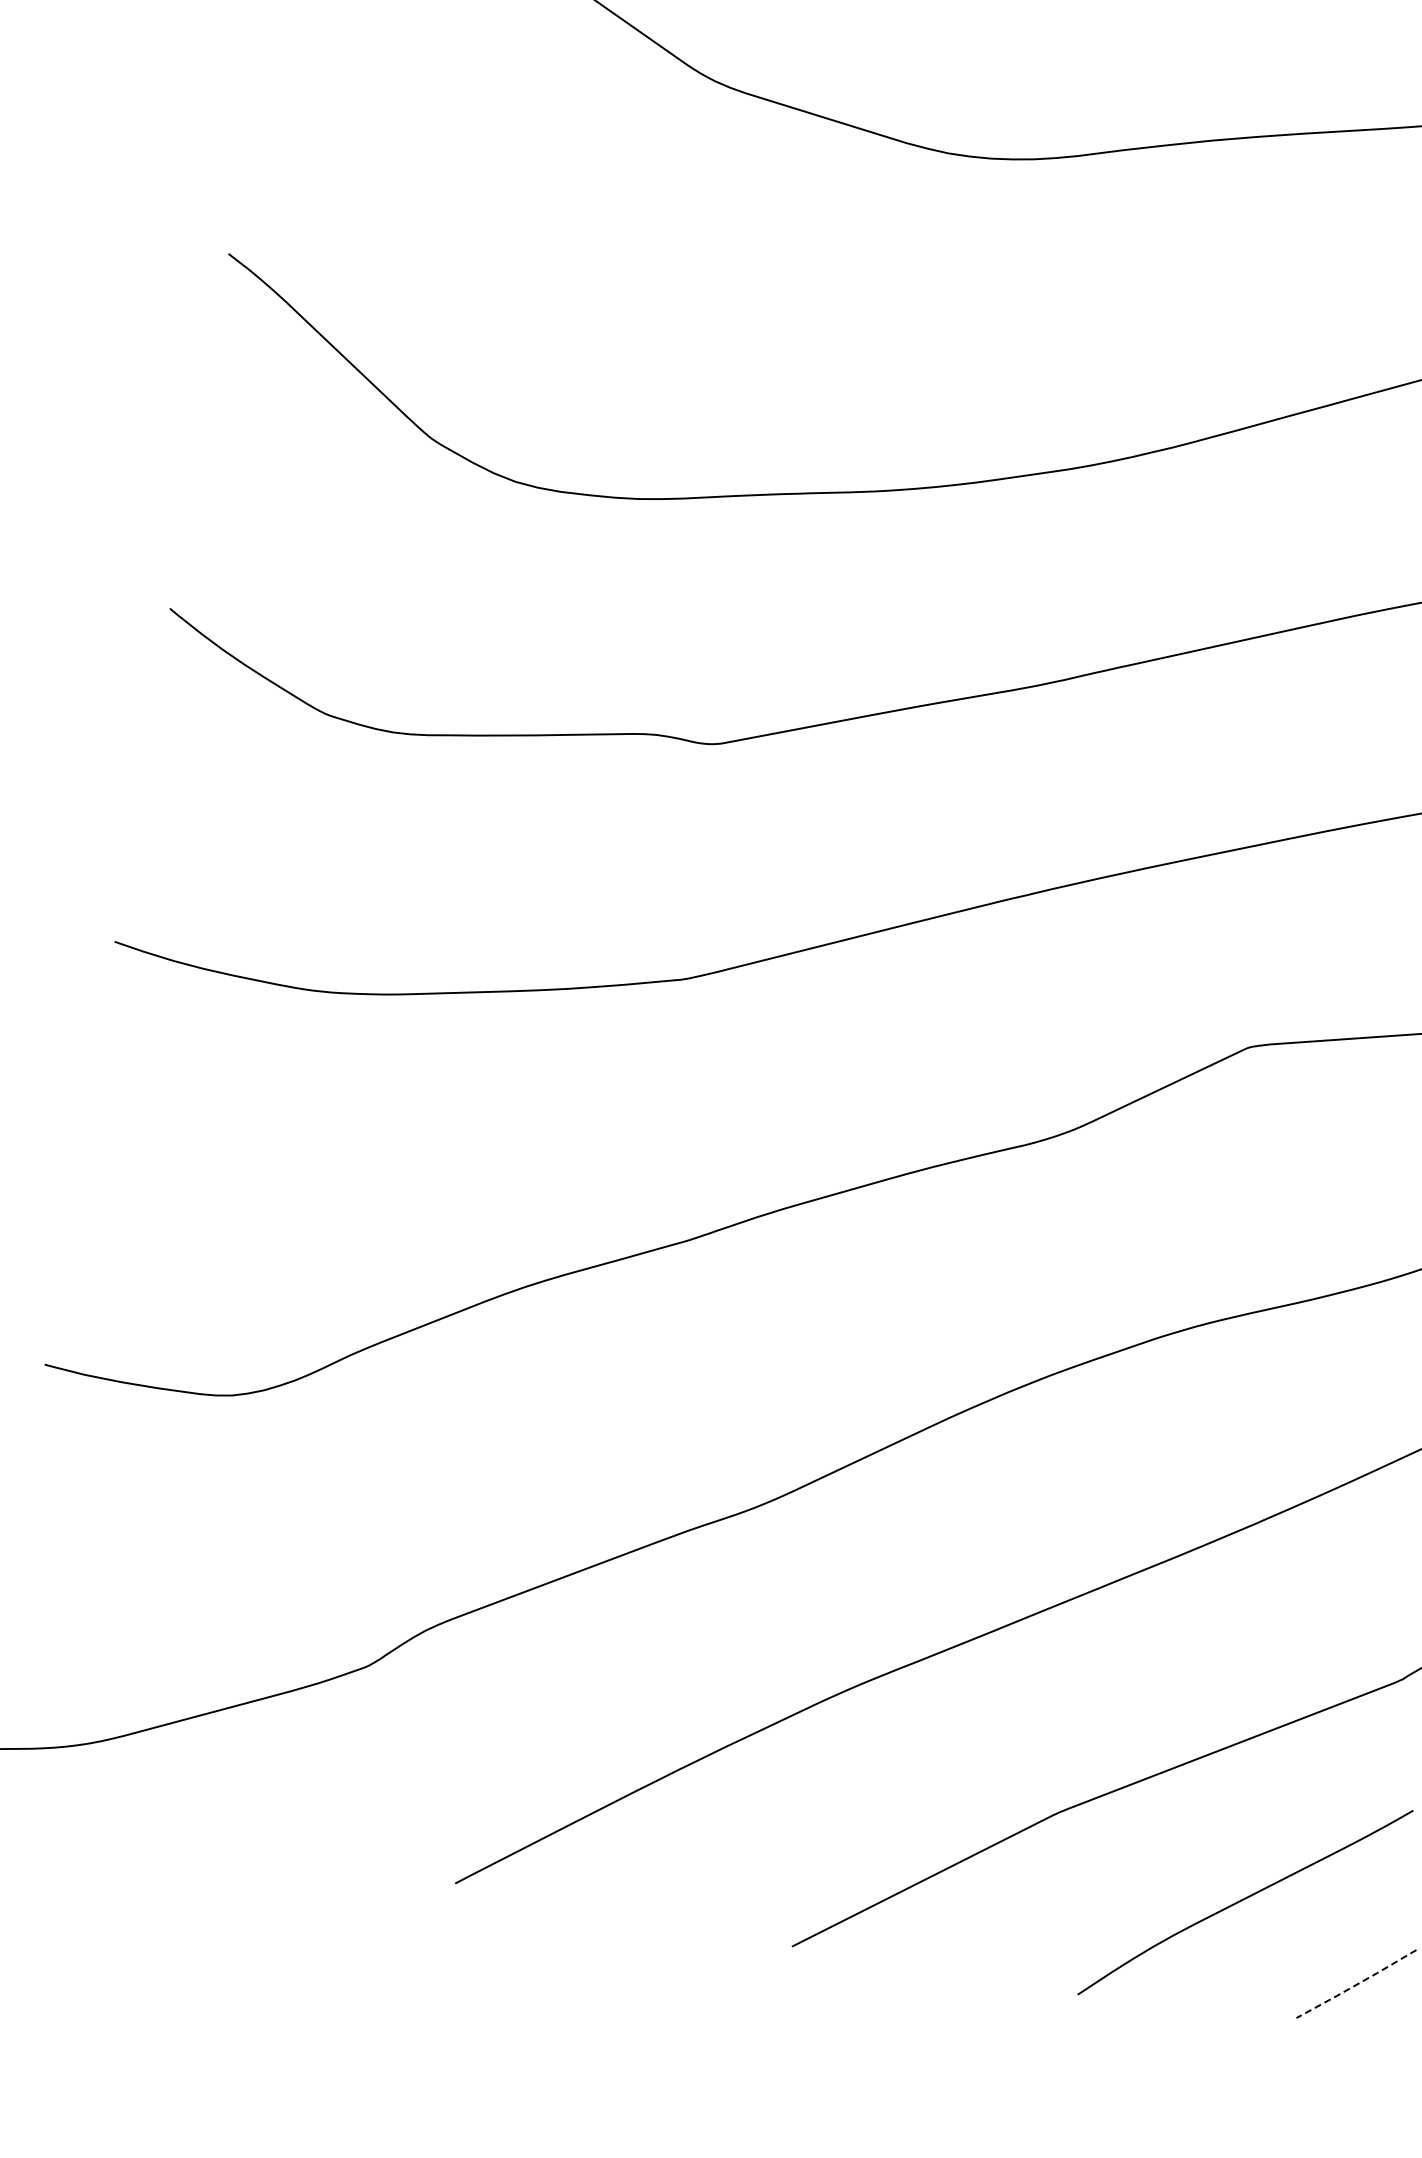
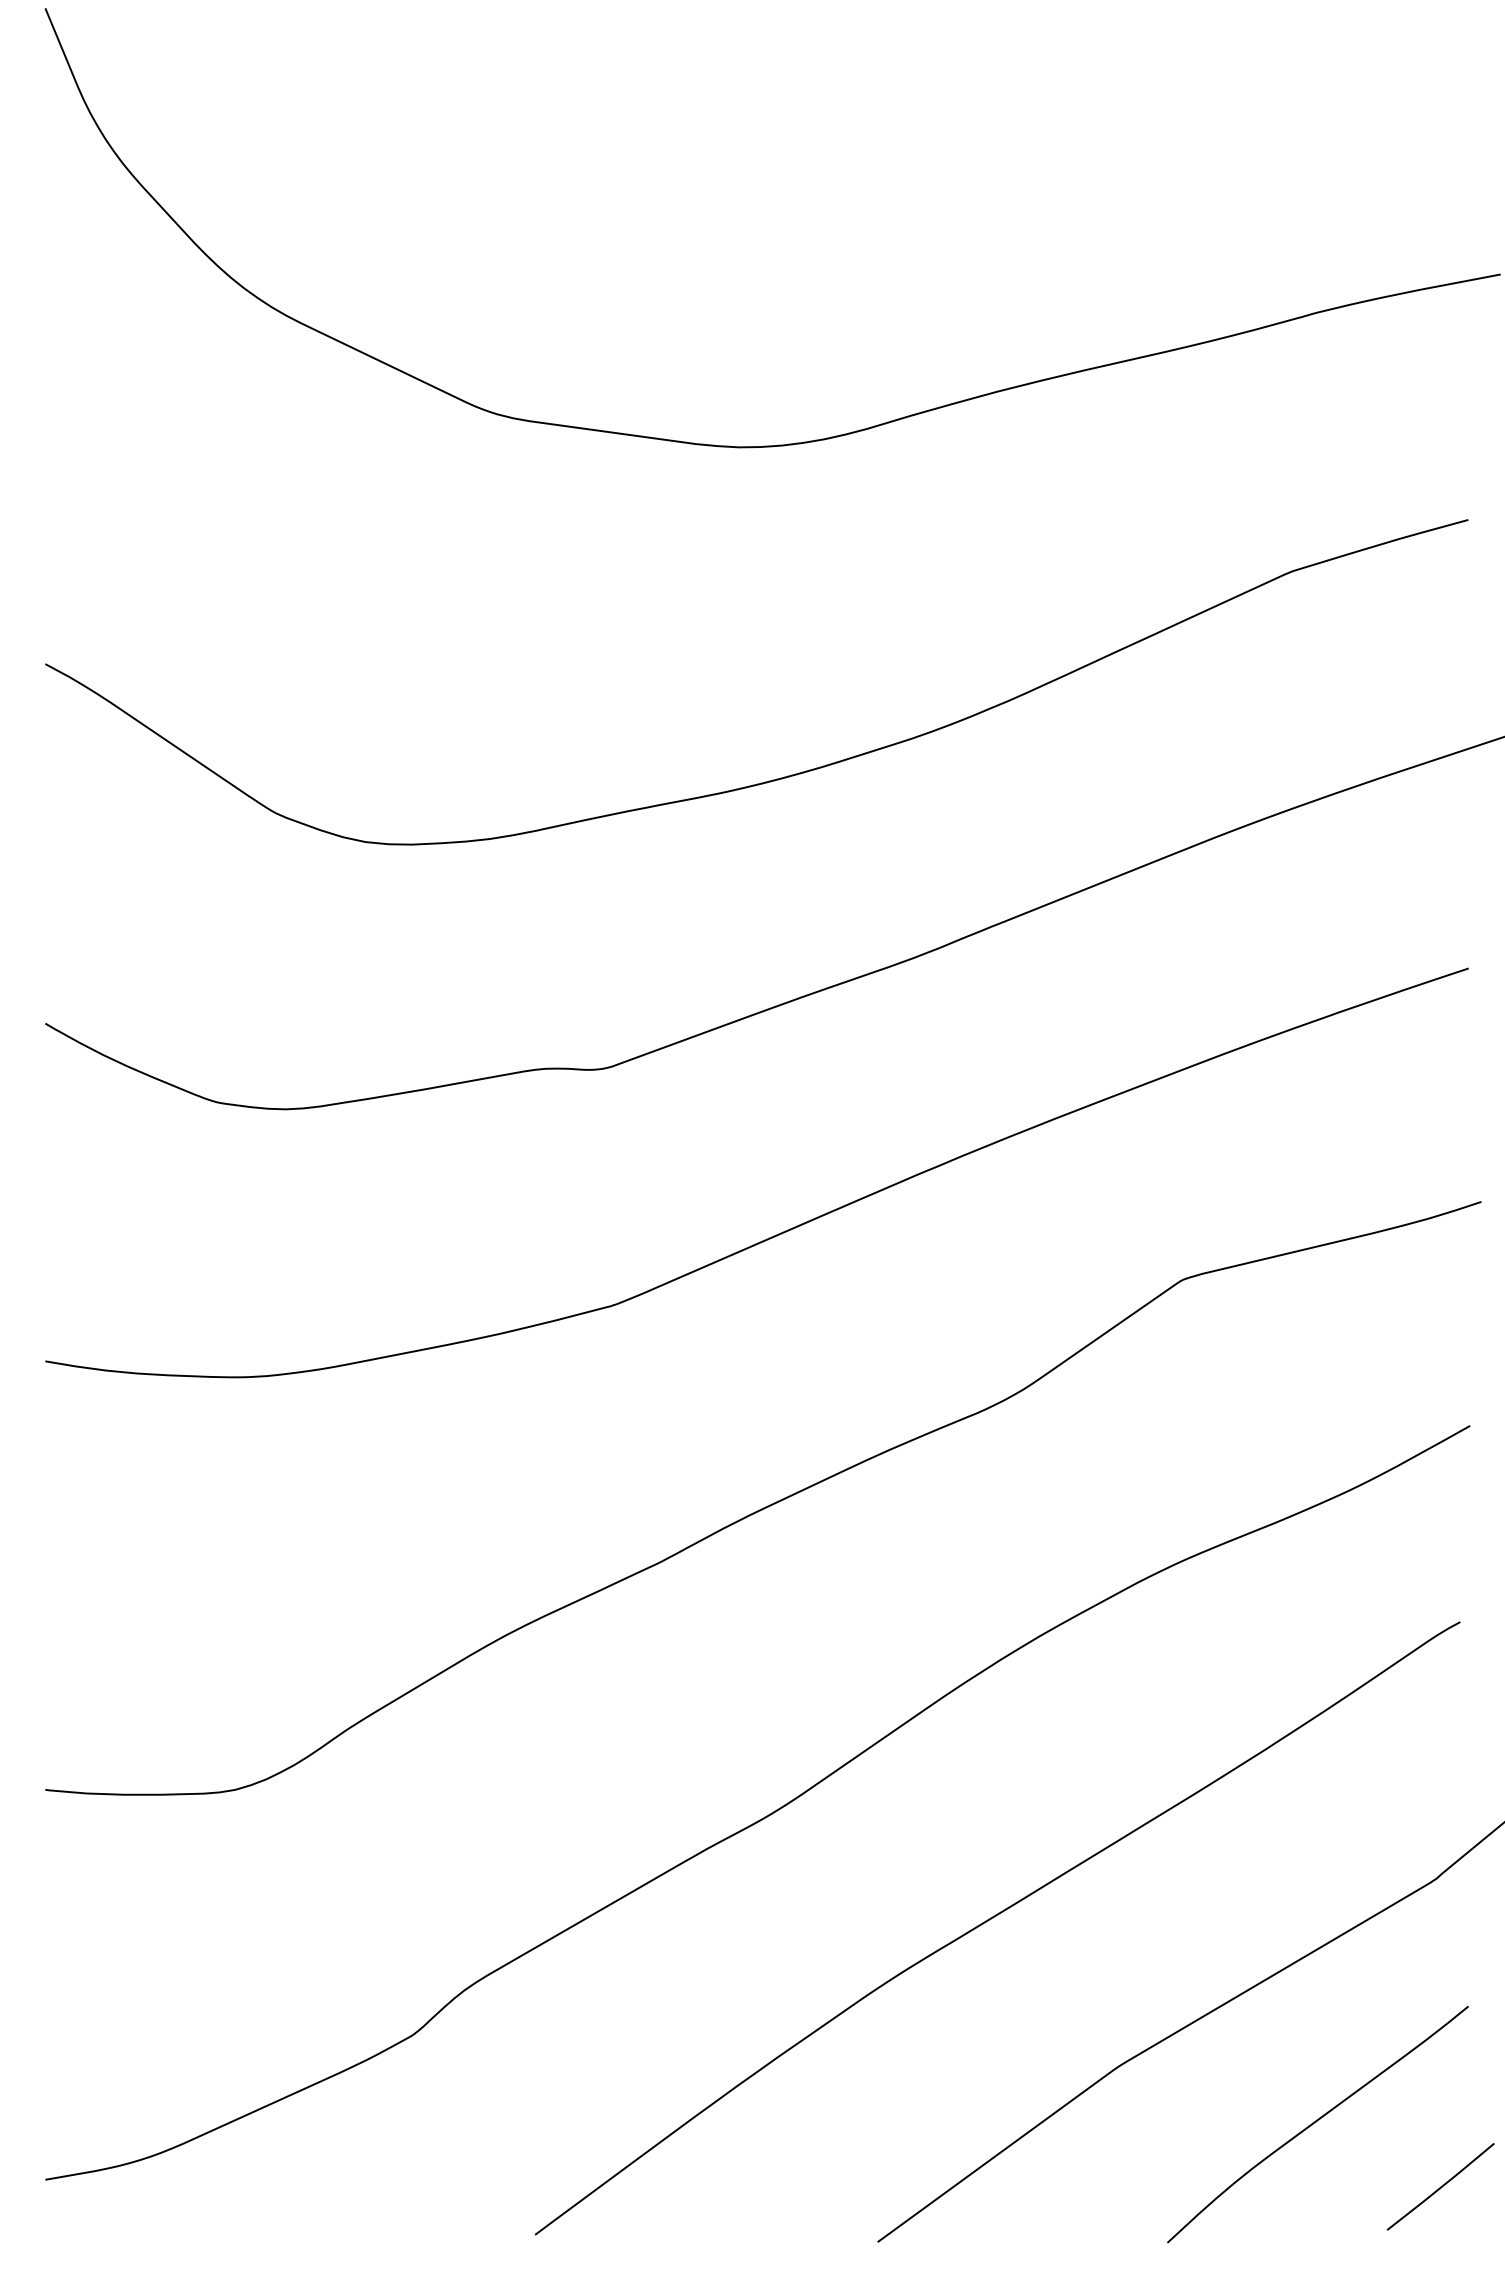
line: (1356, 1984) -> (1440, 2187), dashed -> solid

